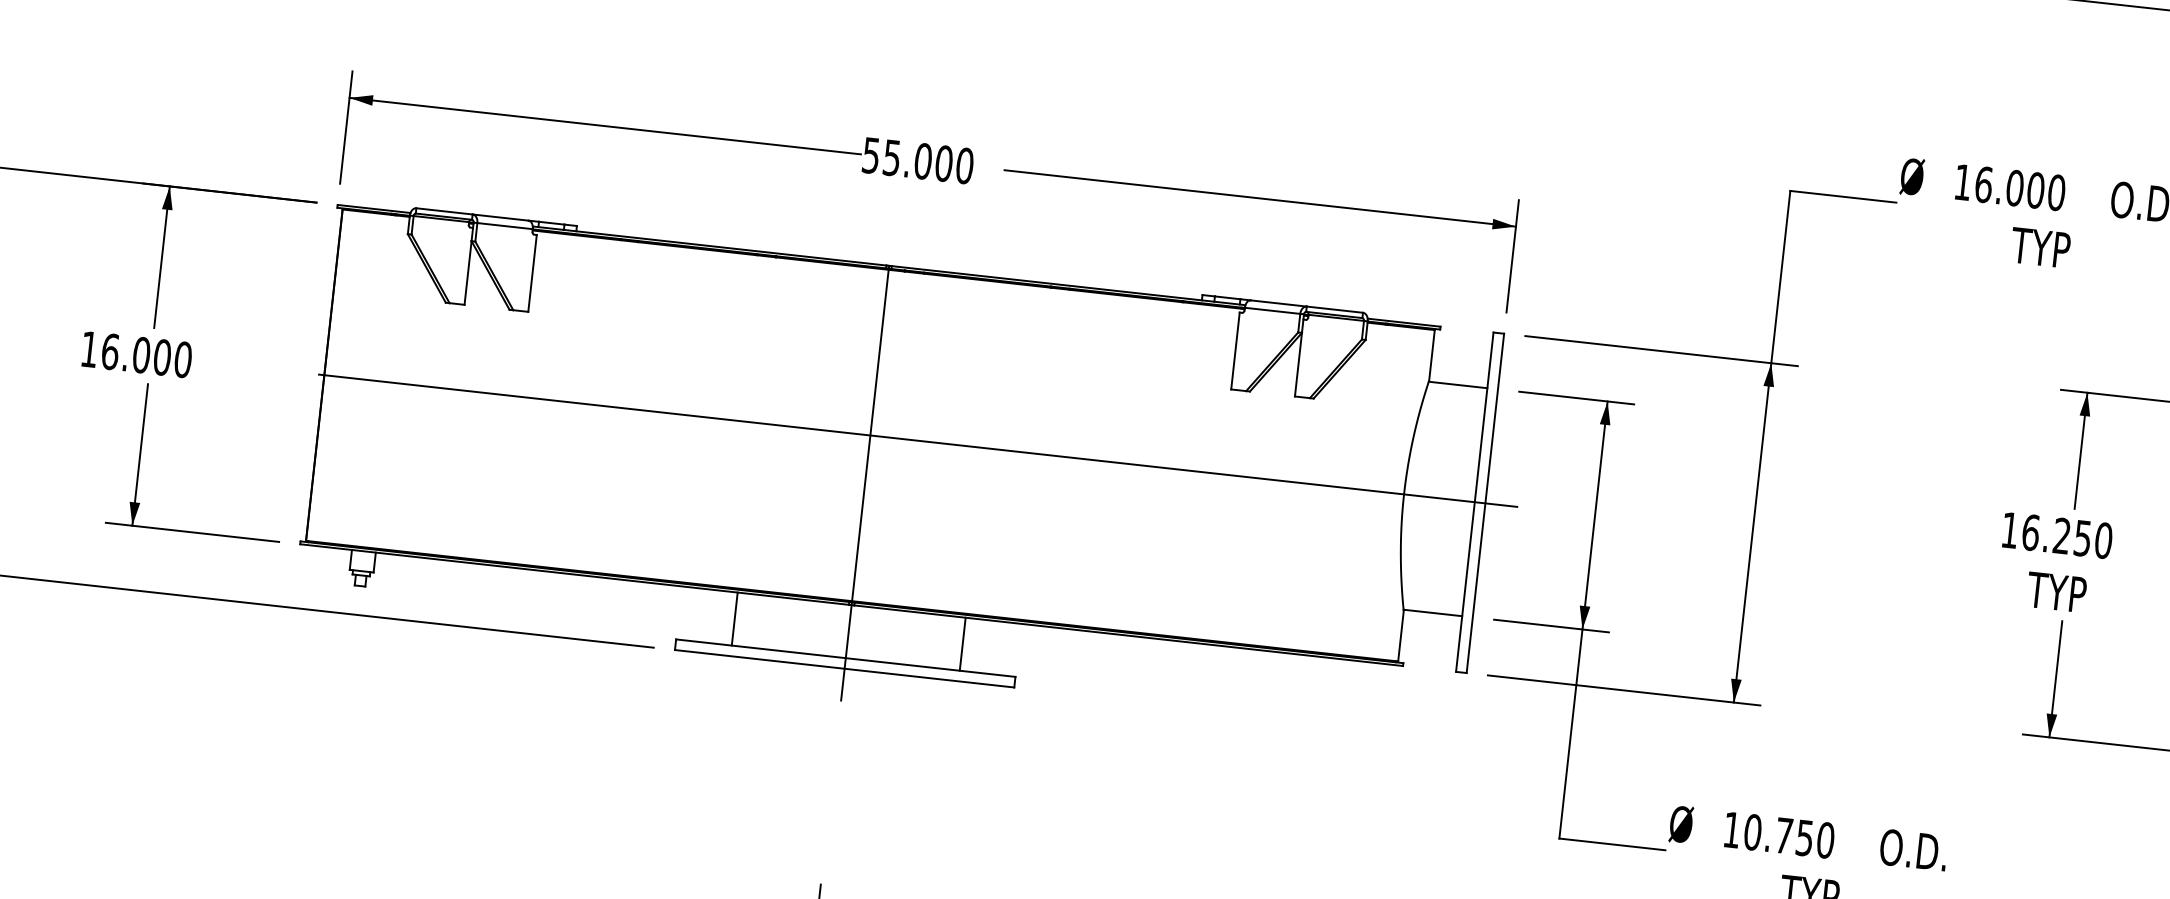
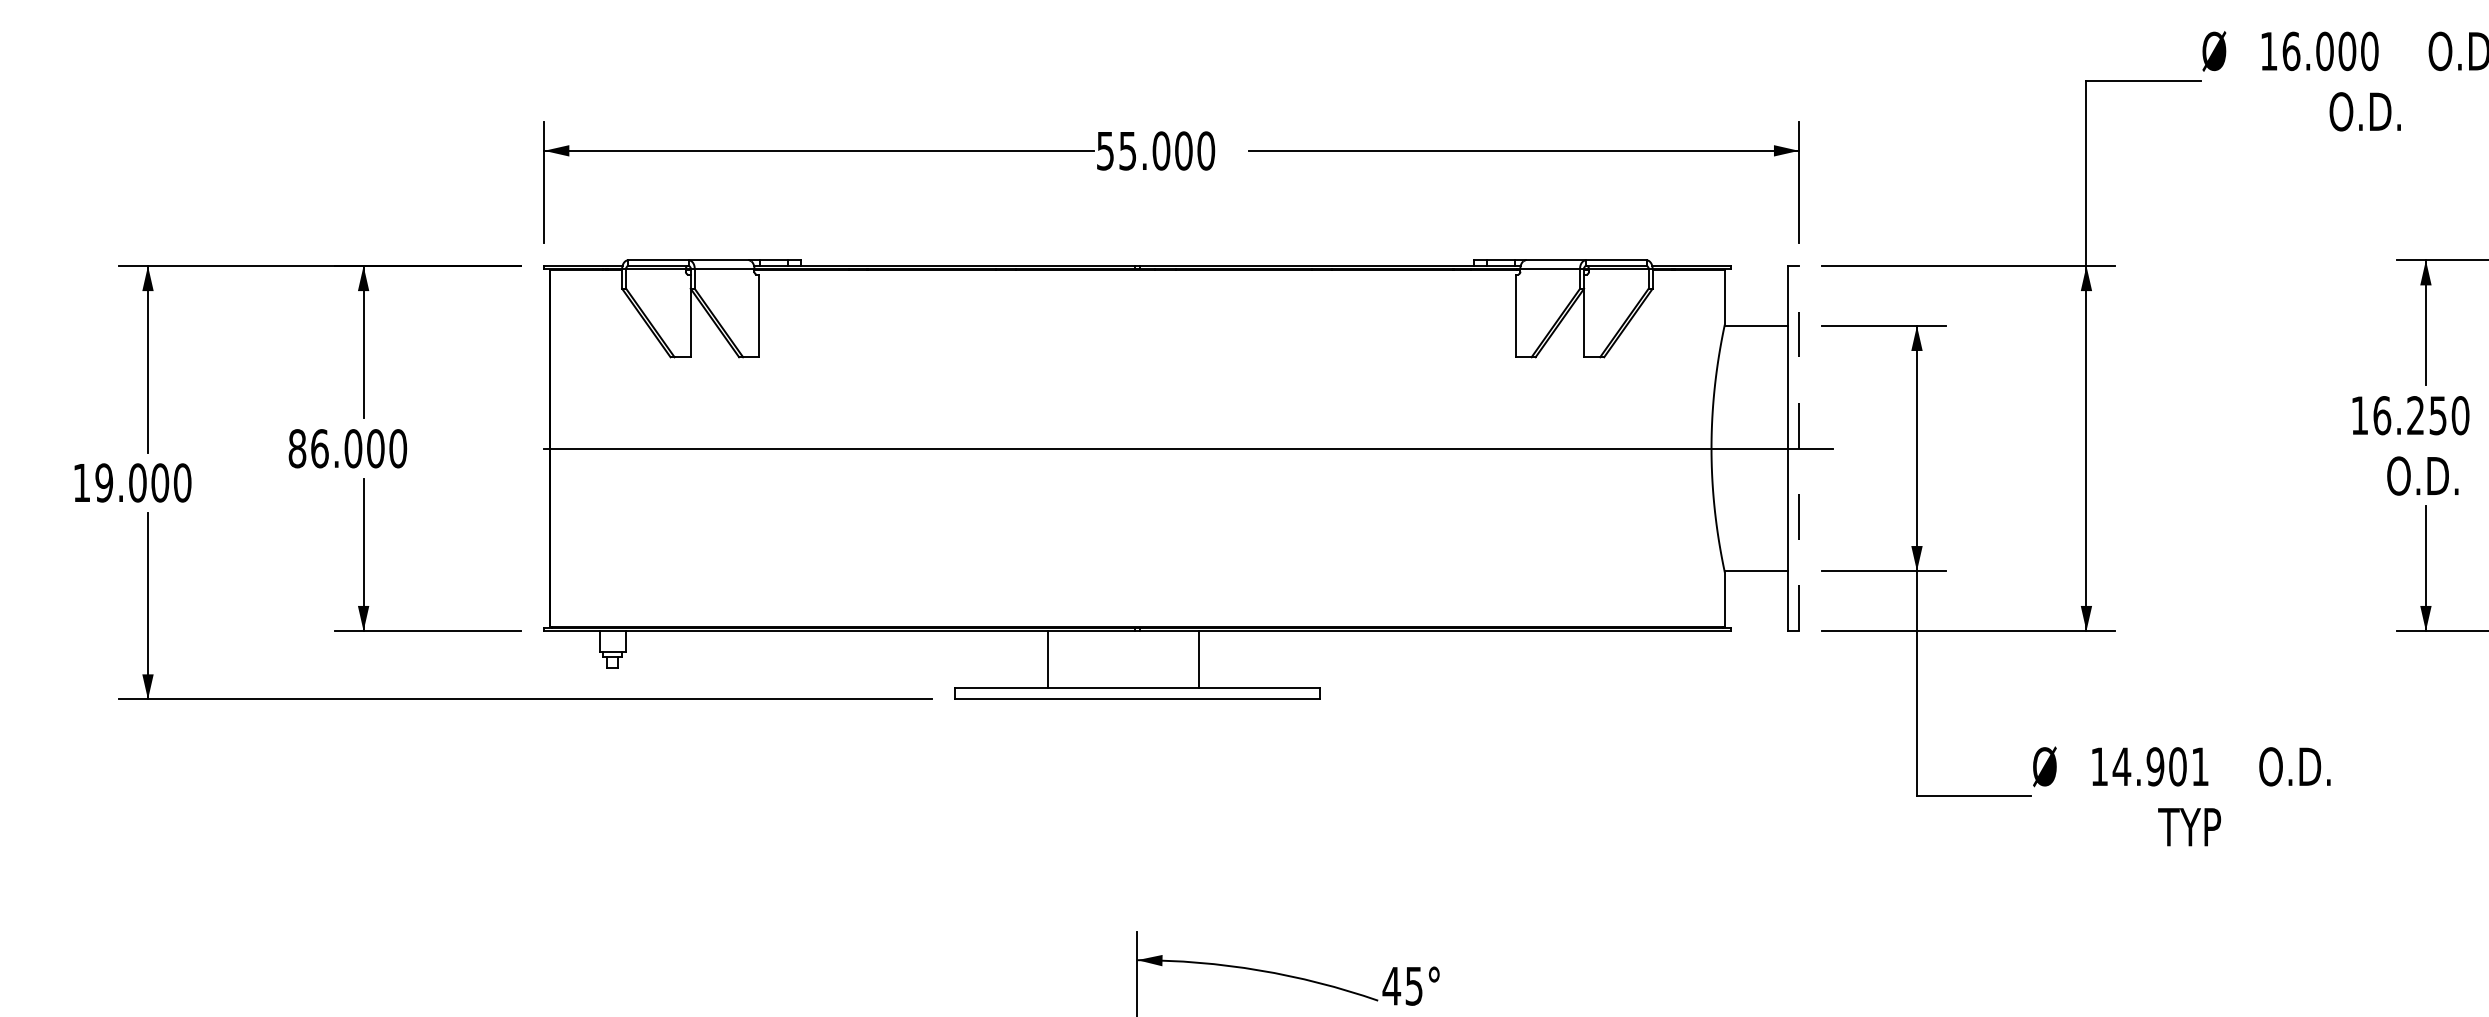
text: (2044, 248) -> (2363, 111), TYP -> O.D.
text: (89, 349) -> (297, 448), 16.000 -> 86.000
line: (865, 482) -> (1137, 499), removed
line: (1485, 503) -> (1799, 448), solid -> dashed
text: (2061, 592) -> (2421, 475), TYP -> O.D.
line: (734, 618) -> (1047, 659), moved
line: (963, 644) -> (1199, 659), moved
text: (1788, 836) -> (2160, 766), 10.750 -> 14.901

